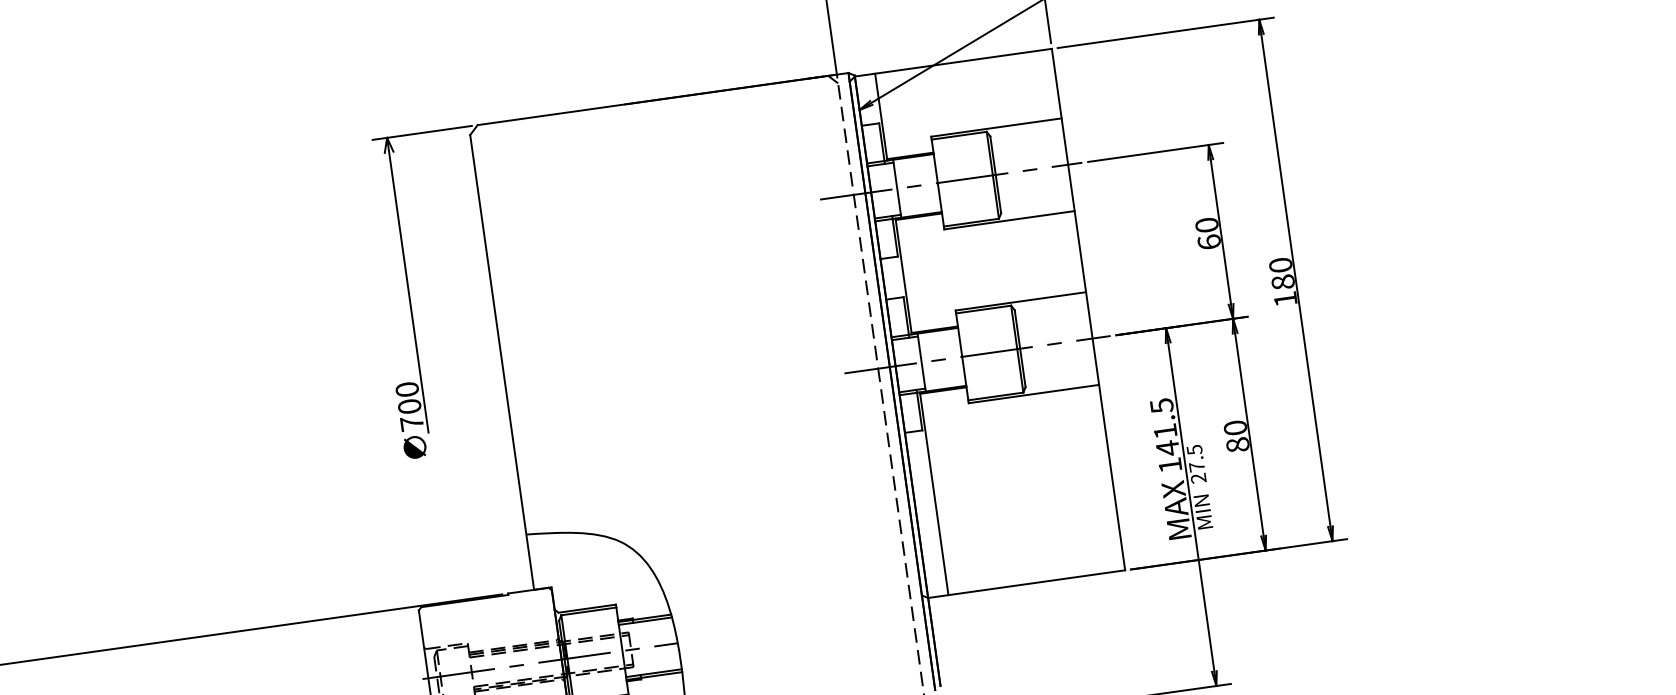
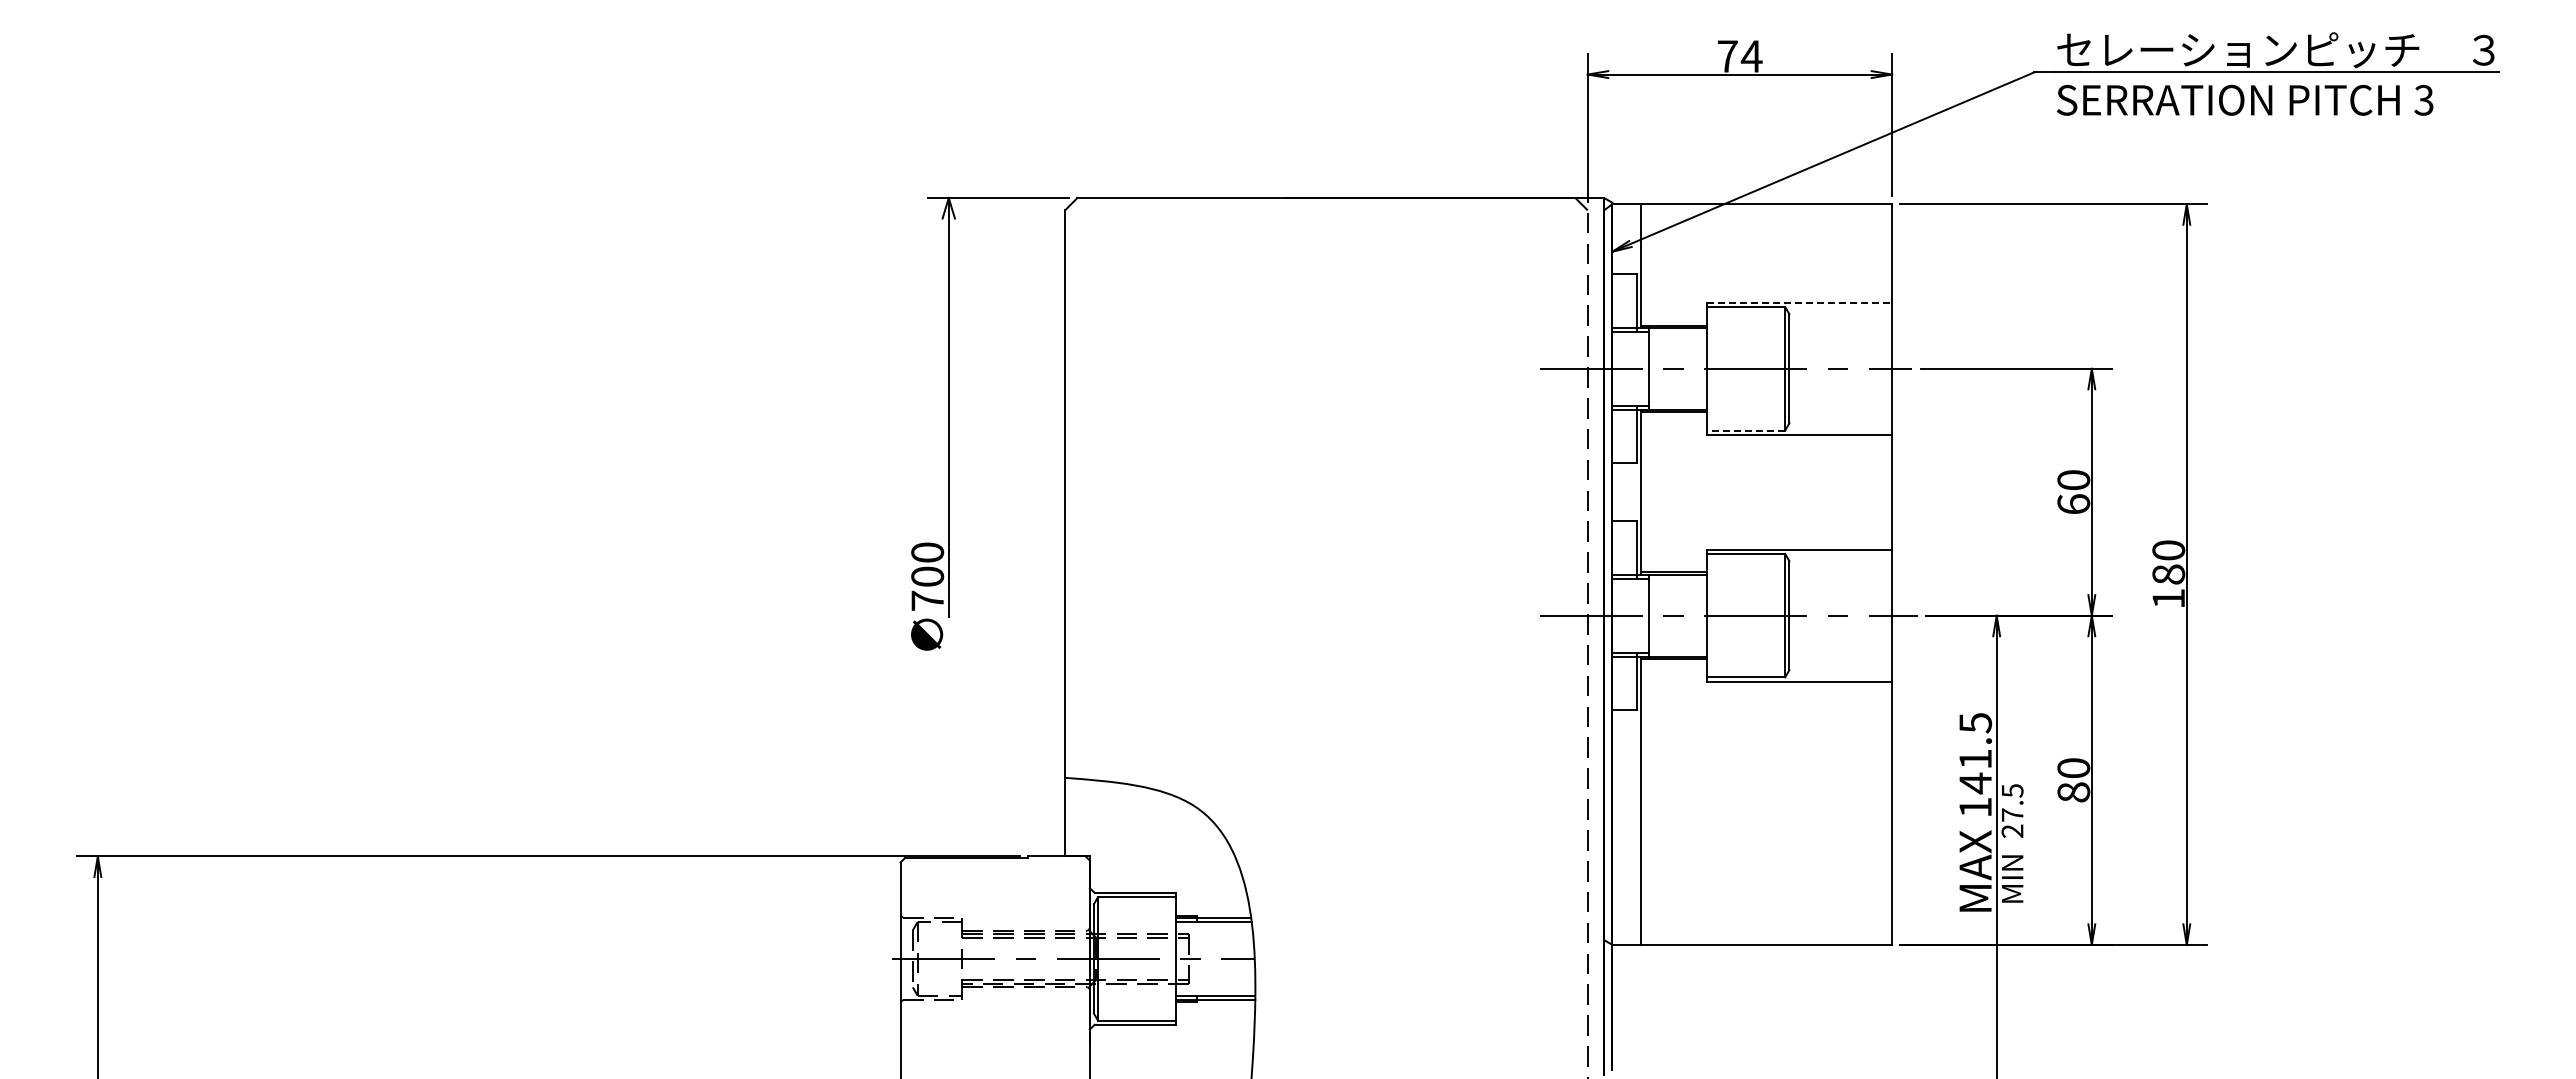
line: (996, 127) -> (1799, 302), solid -> dashed
line: (970, 222) -> (1745, 430), solid -> dashed

